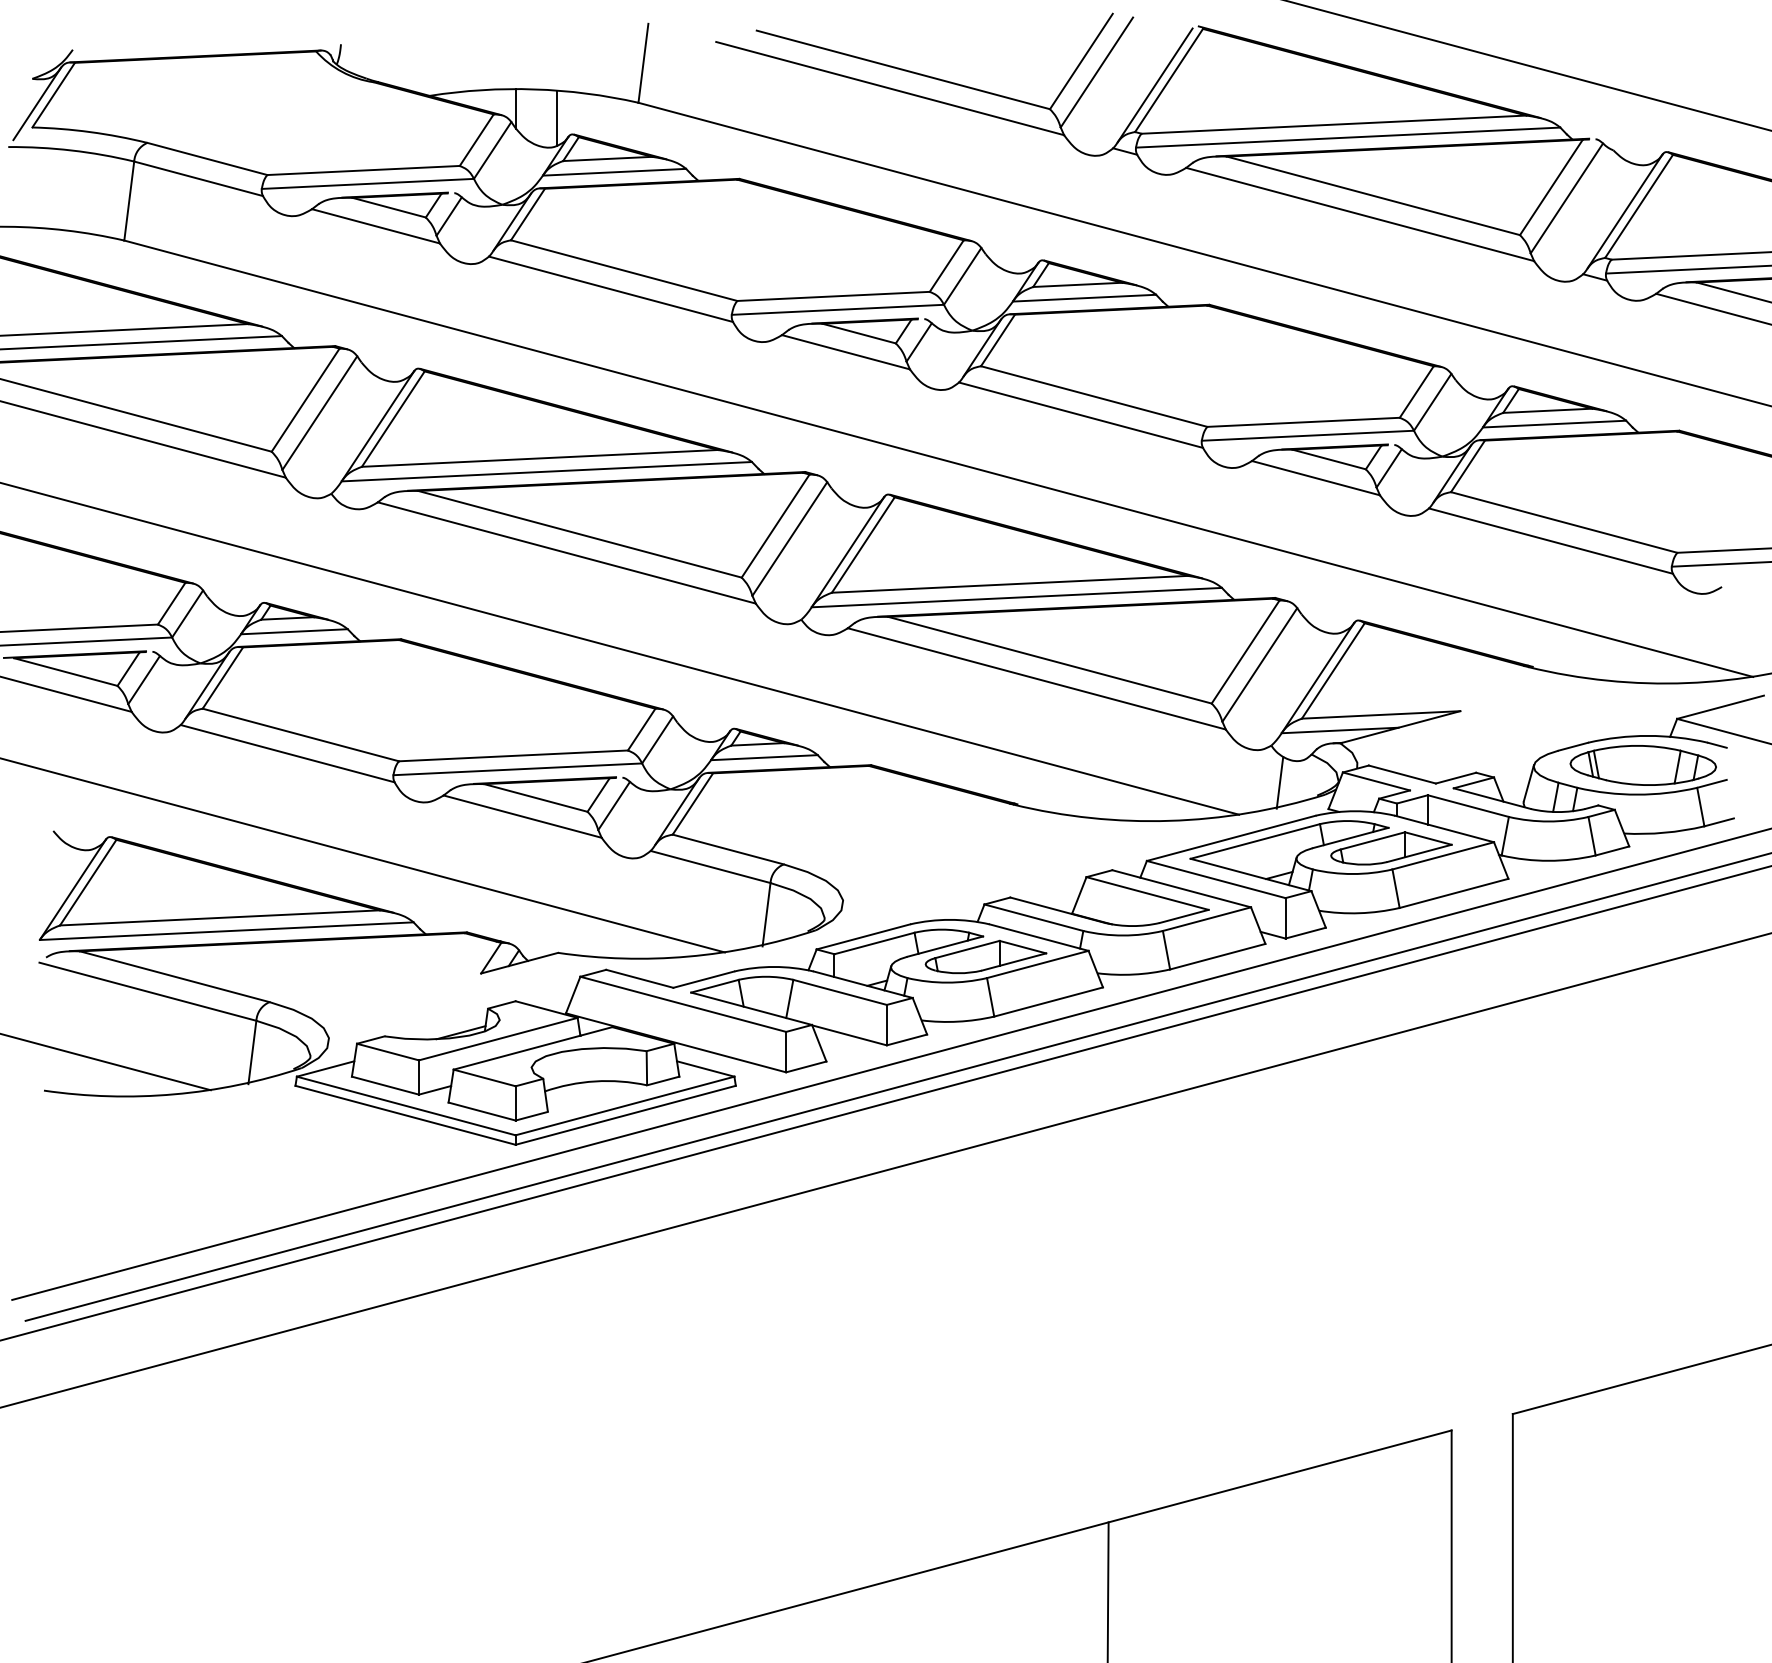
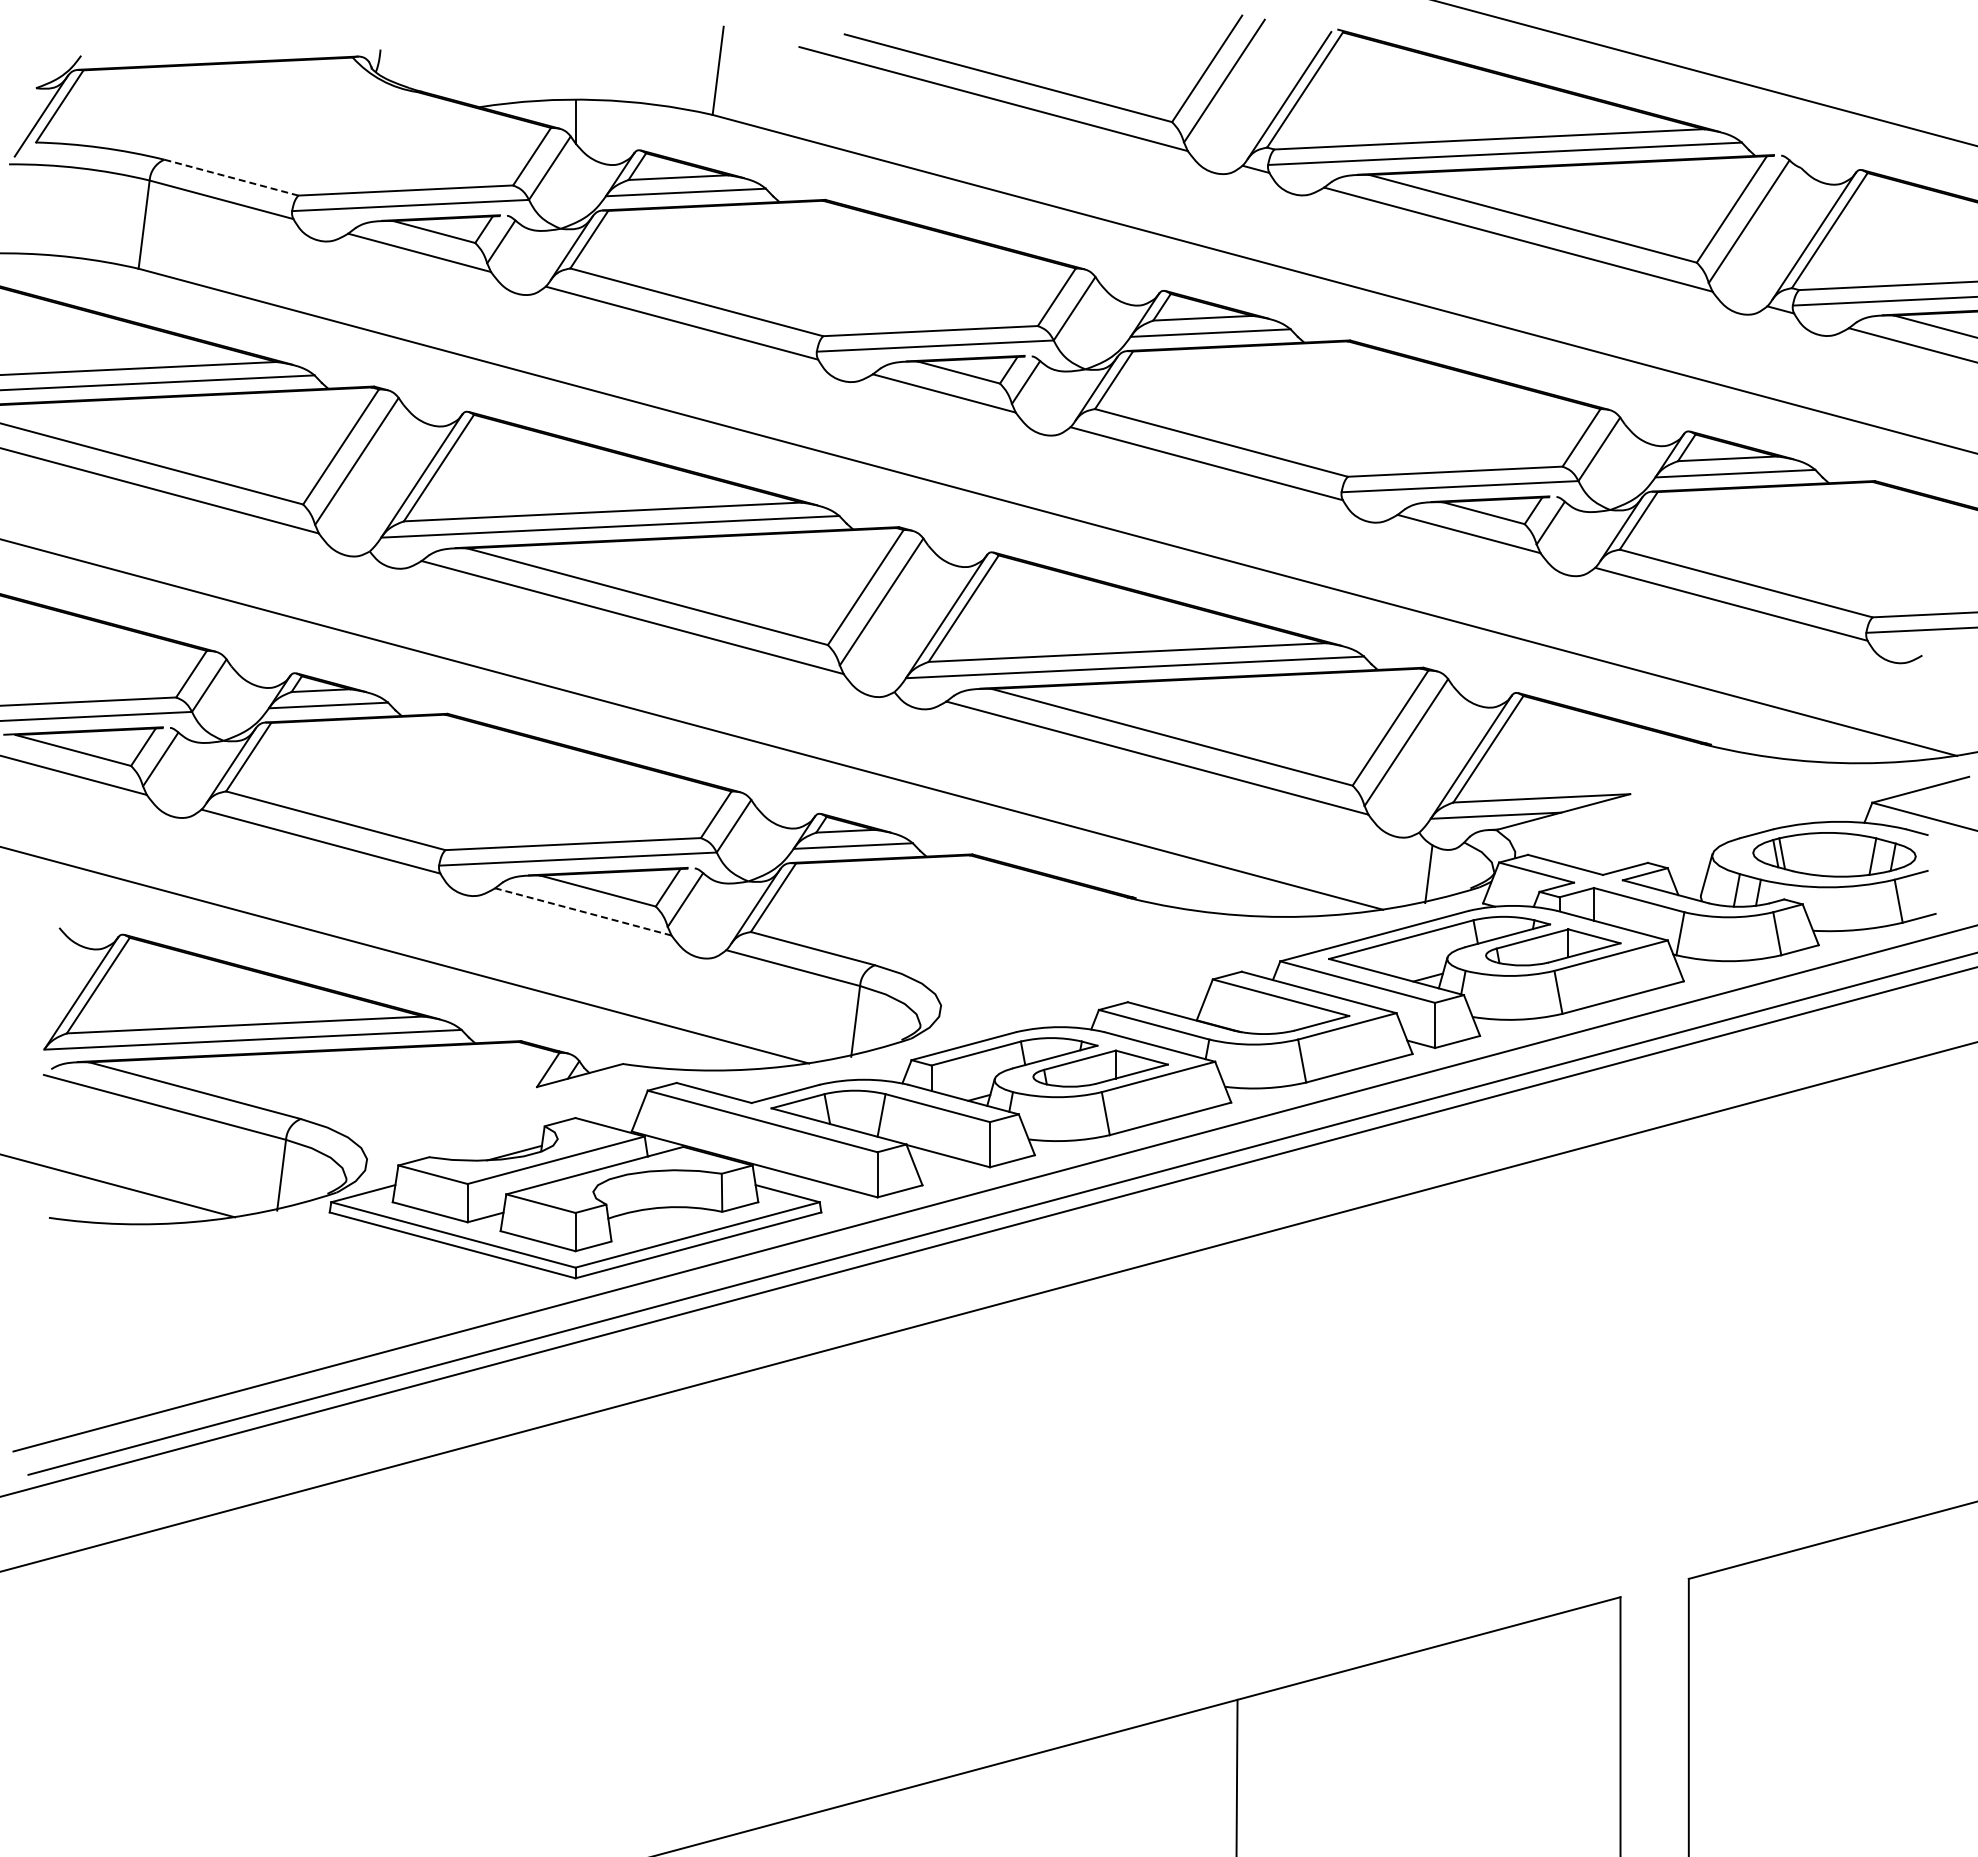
line: (556, 117) -> (621, 131), removed
line: (207, 158) -> (231, 177), solid -> dashed
line: (521, 816) -> (582, 911), solid -> dashed

